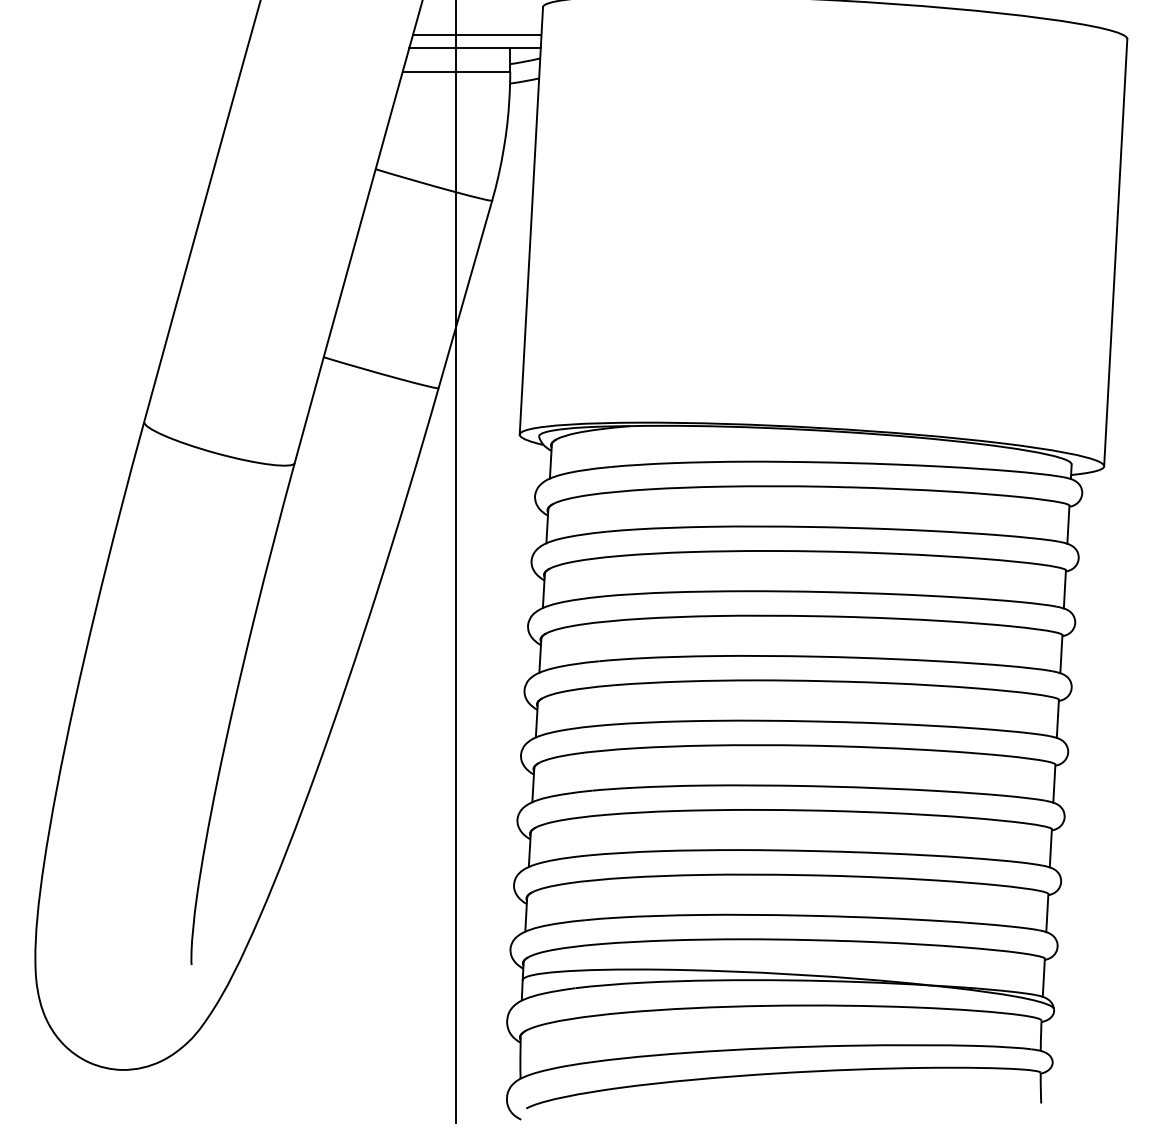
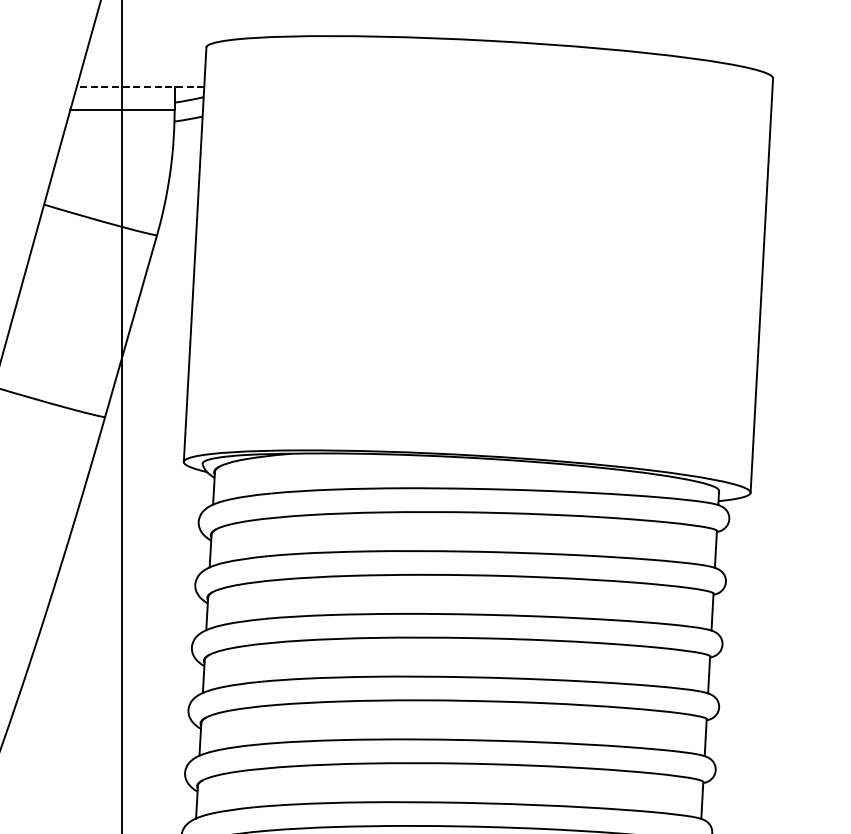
line: (476, 35) -> (141, 74), removed
line: (475, 48) -> (140, 87), solid -> dashed

